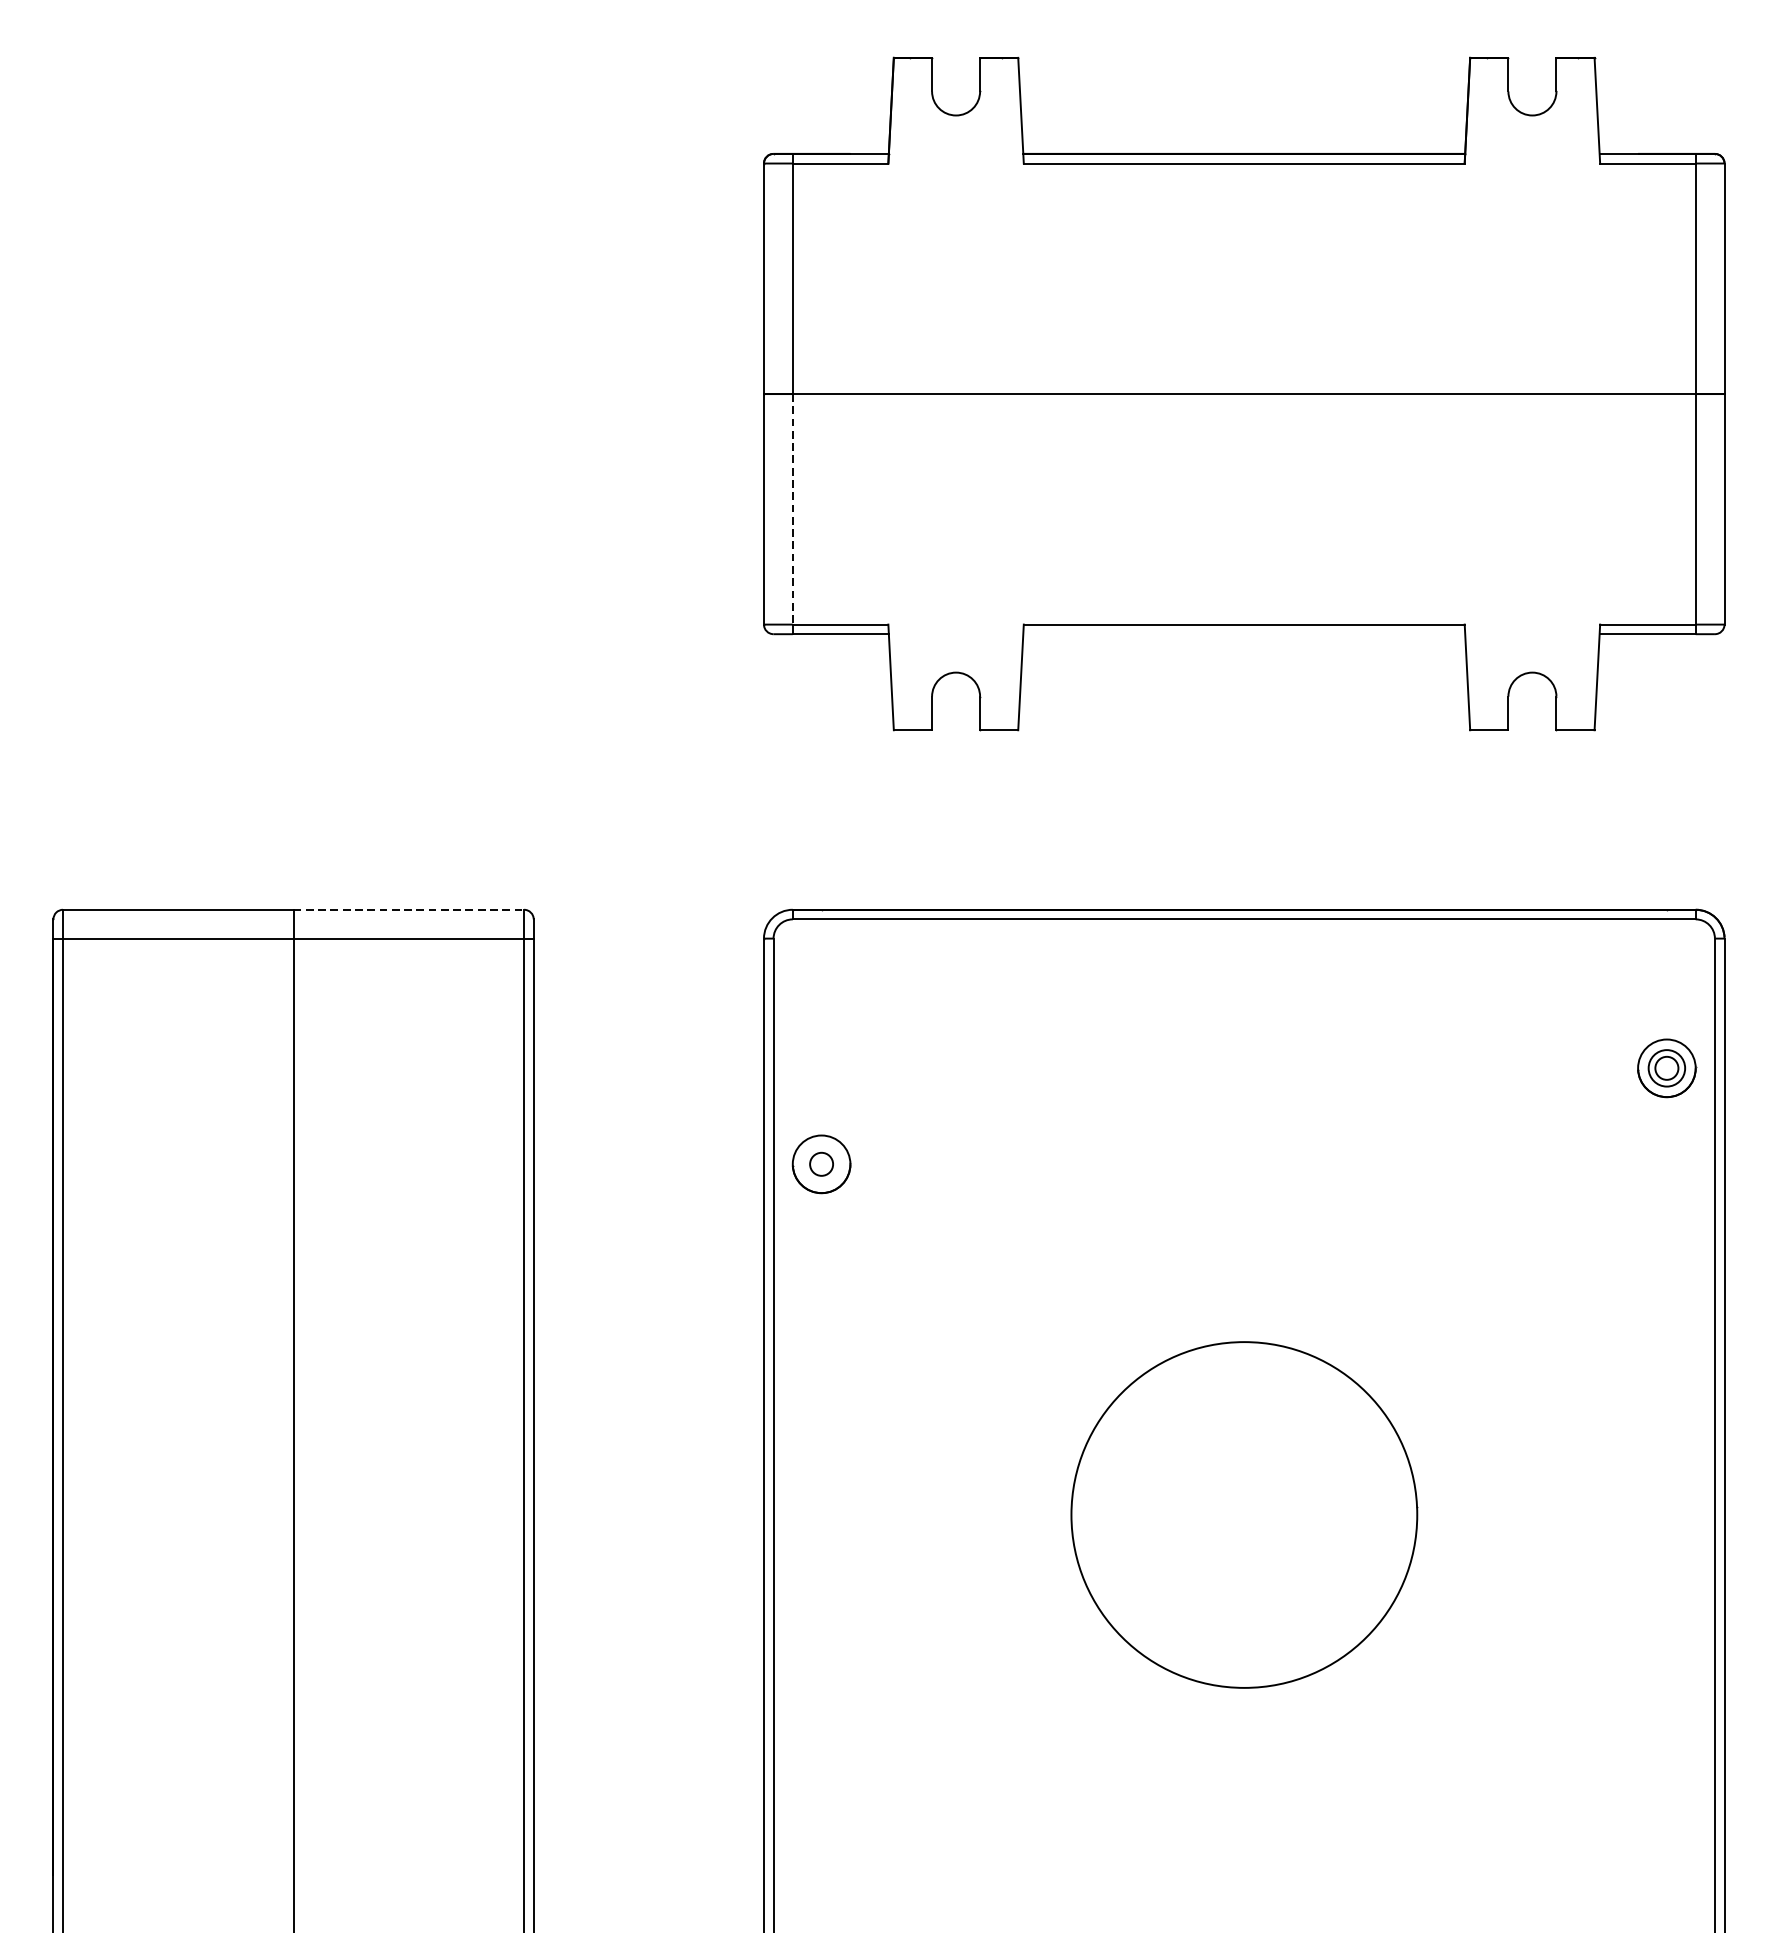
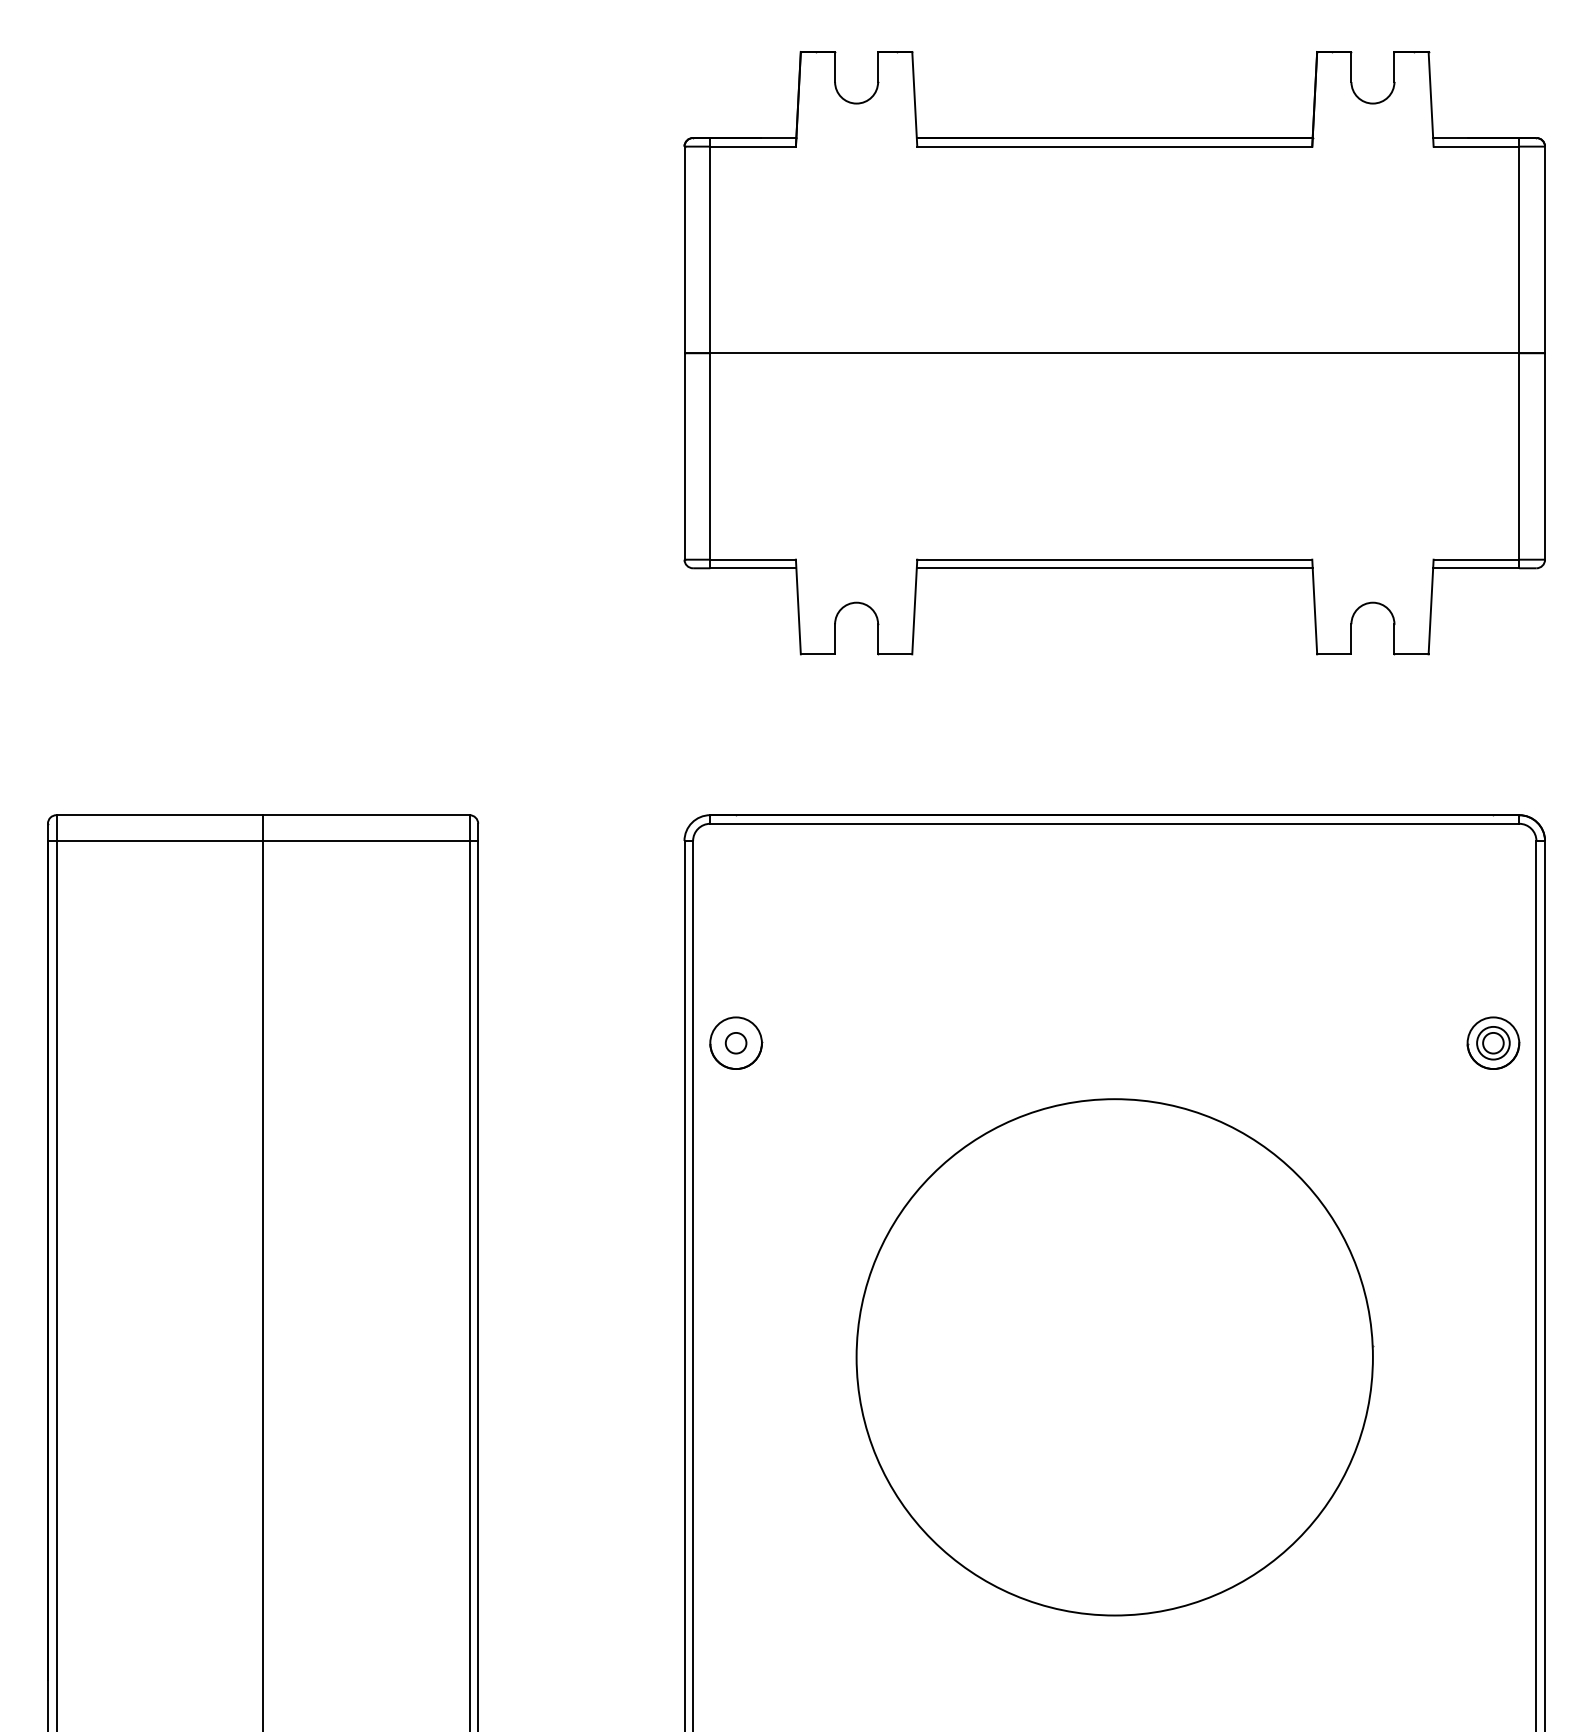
line: (793, 509) -> (710, 456), dashed -> solid
line: (1243, 634) -> (1114, 568), added
line: (409, 910) -> (366, 815), dashed -> solid
part: (1666, 1067) -> (1493, 1042), moved
part: (1243, 1515) -> (1114, 1357), size x1.67

